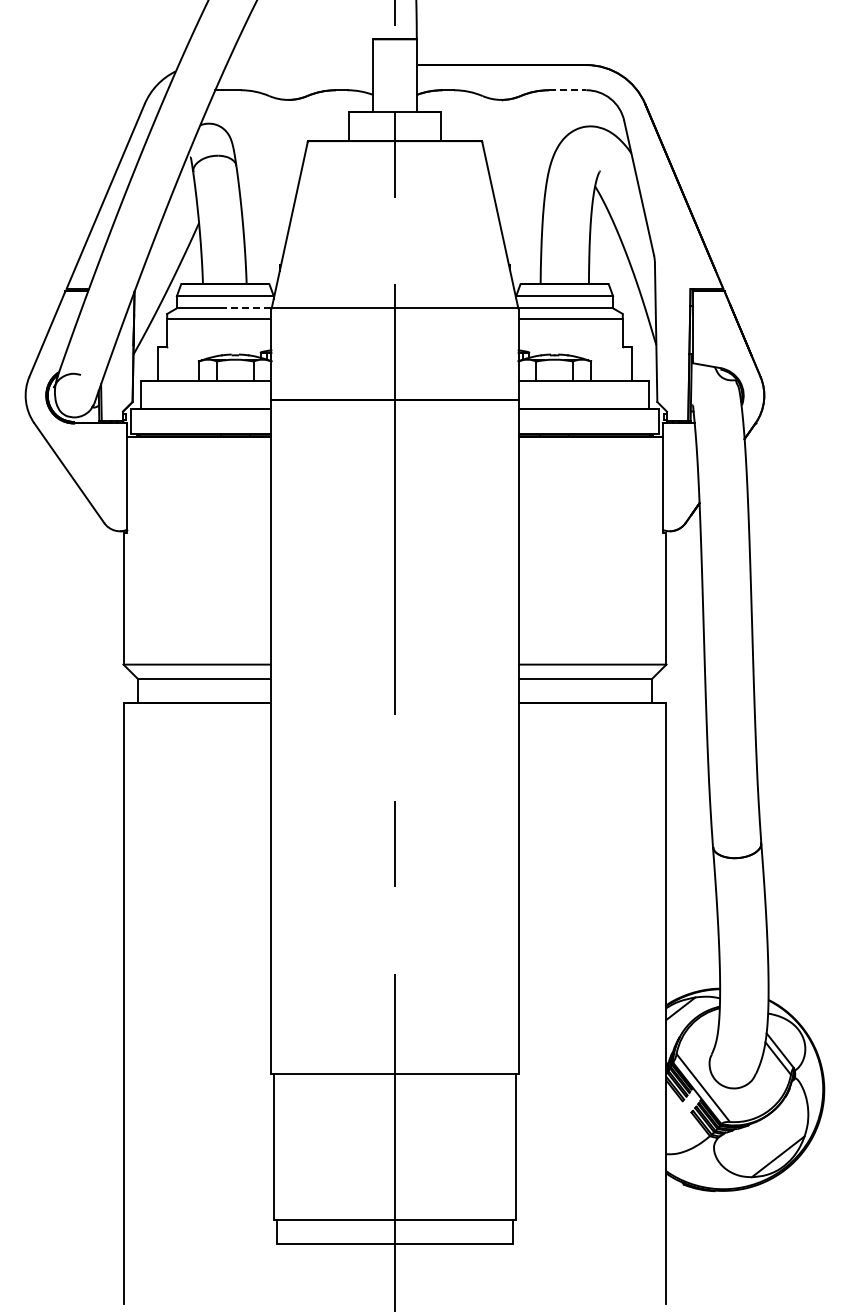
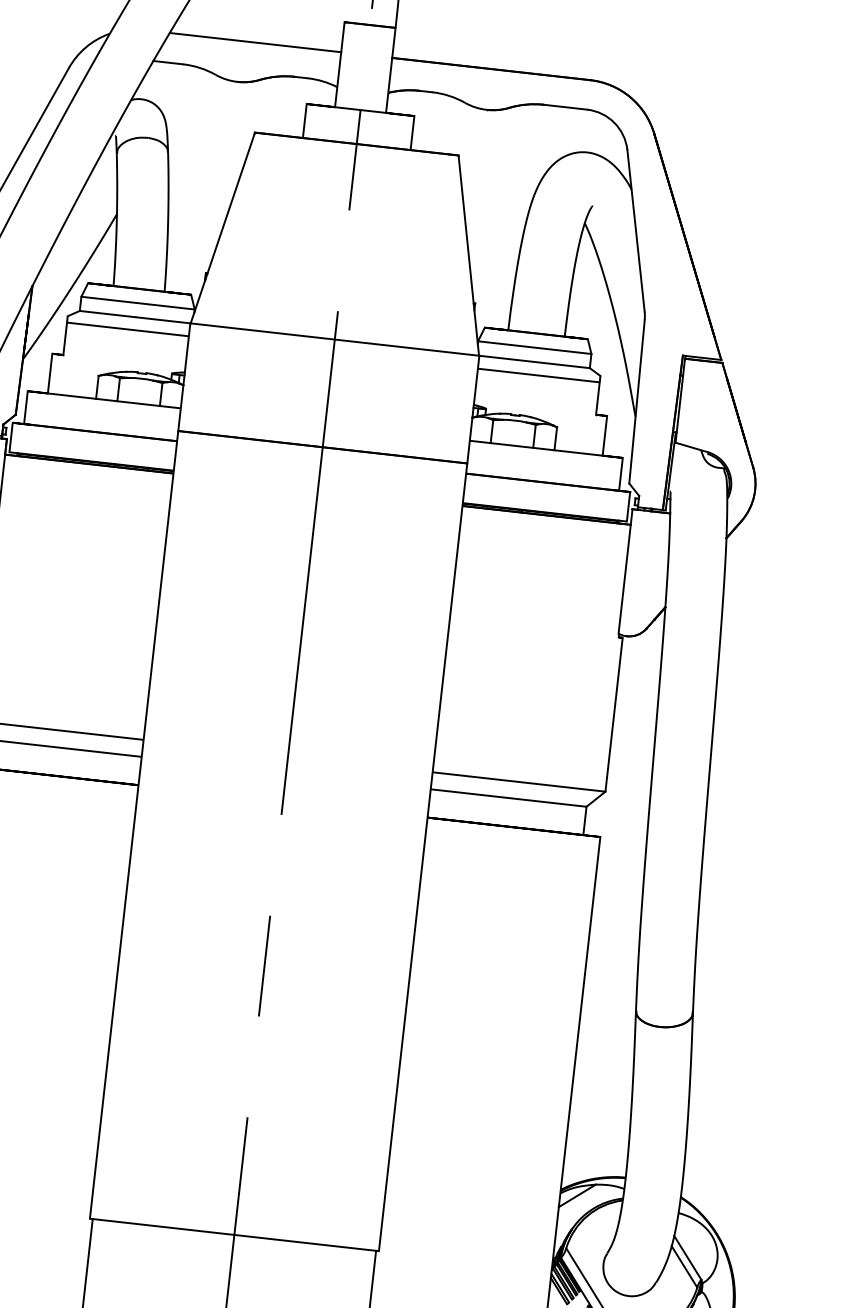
line: (299, 65) -> (255, 43), added
line: (567, 90) -> (565, 107), dashed -> solid
line: (247, 308) -> (162, 320), dashed -> solid

